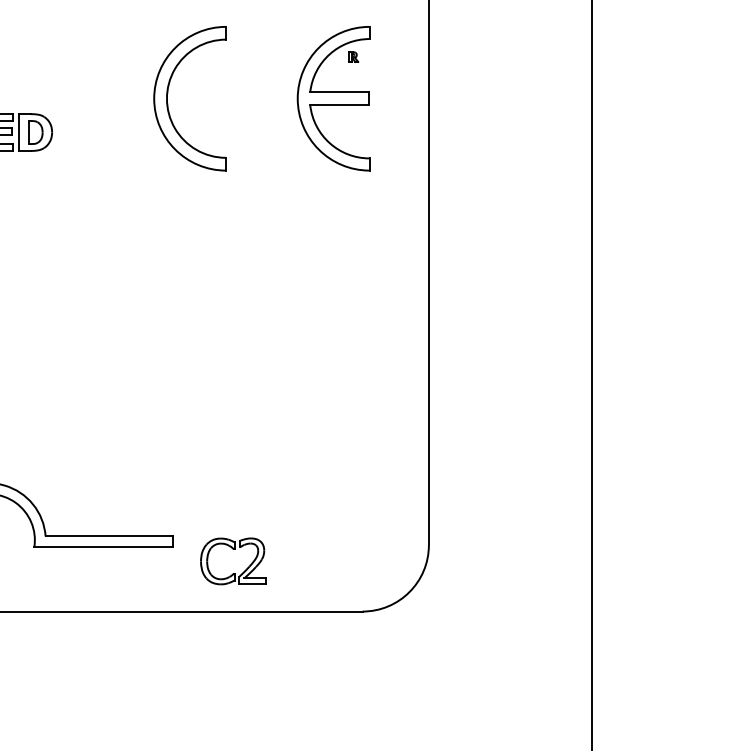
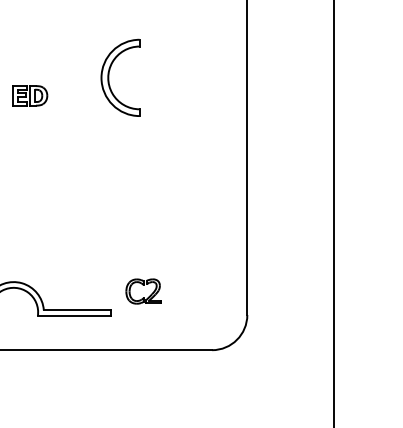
part: (333, 97) -> (196, 77), removed
part: (233, 561) -> (143, 291), moved

